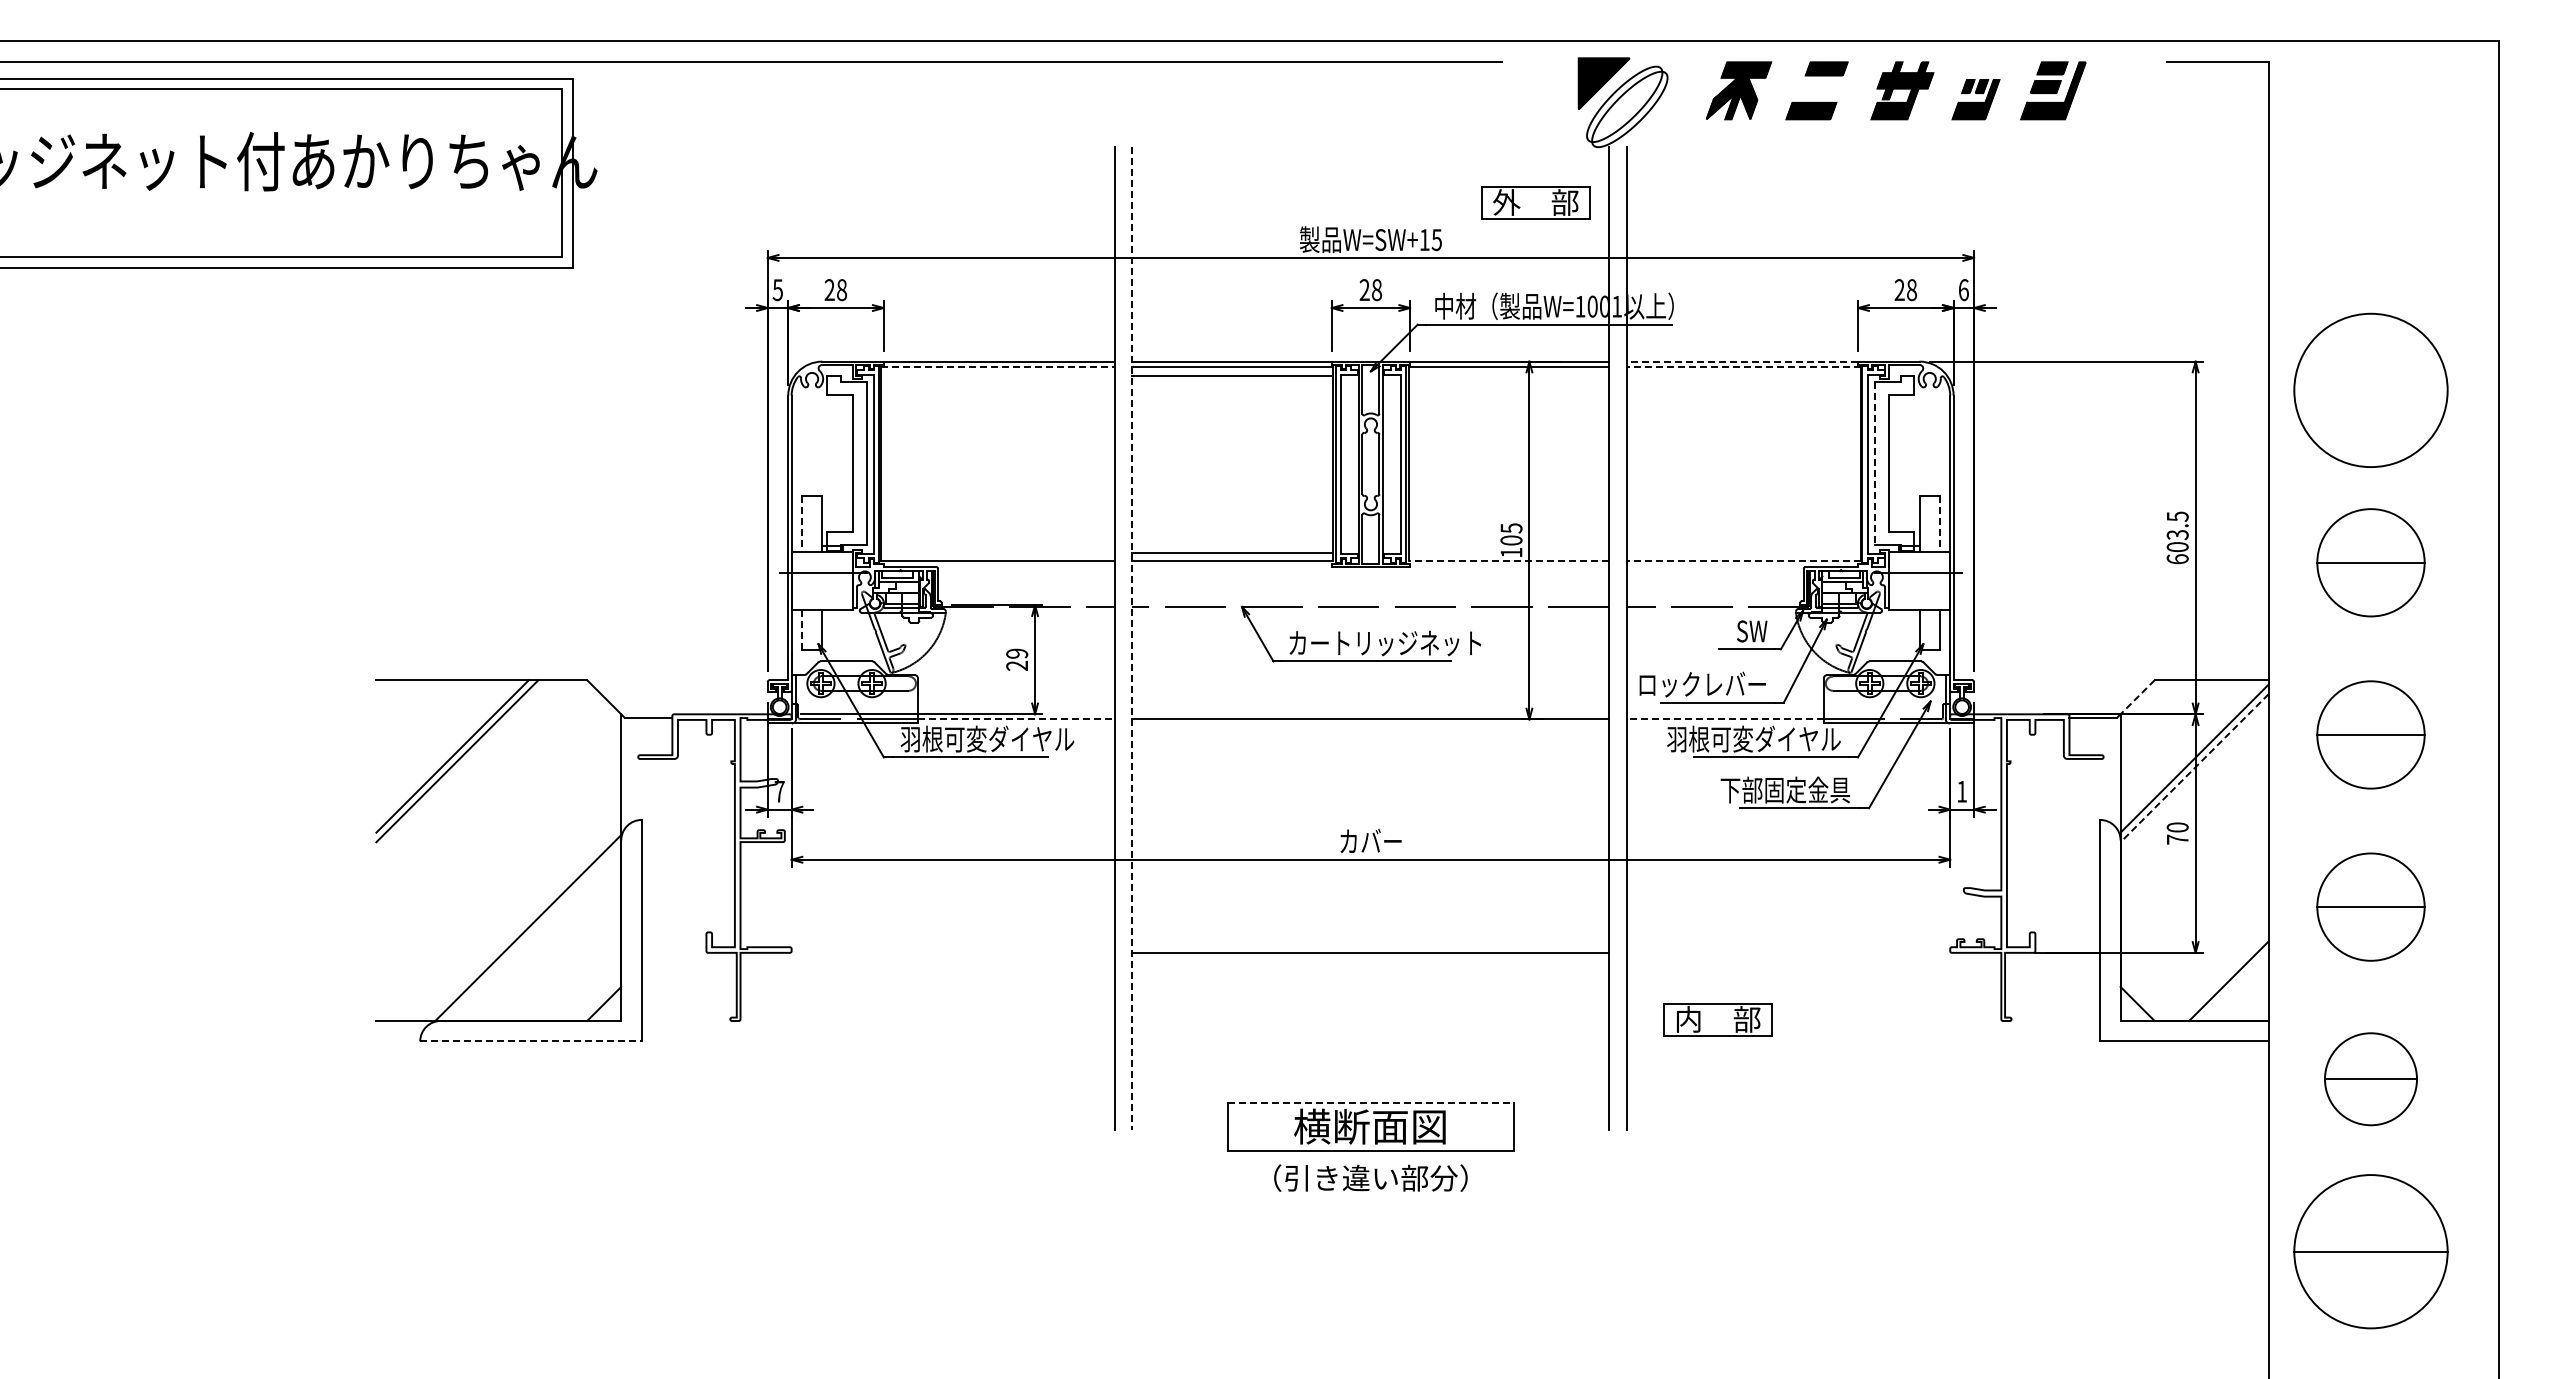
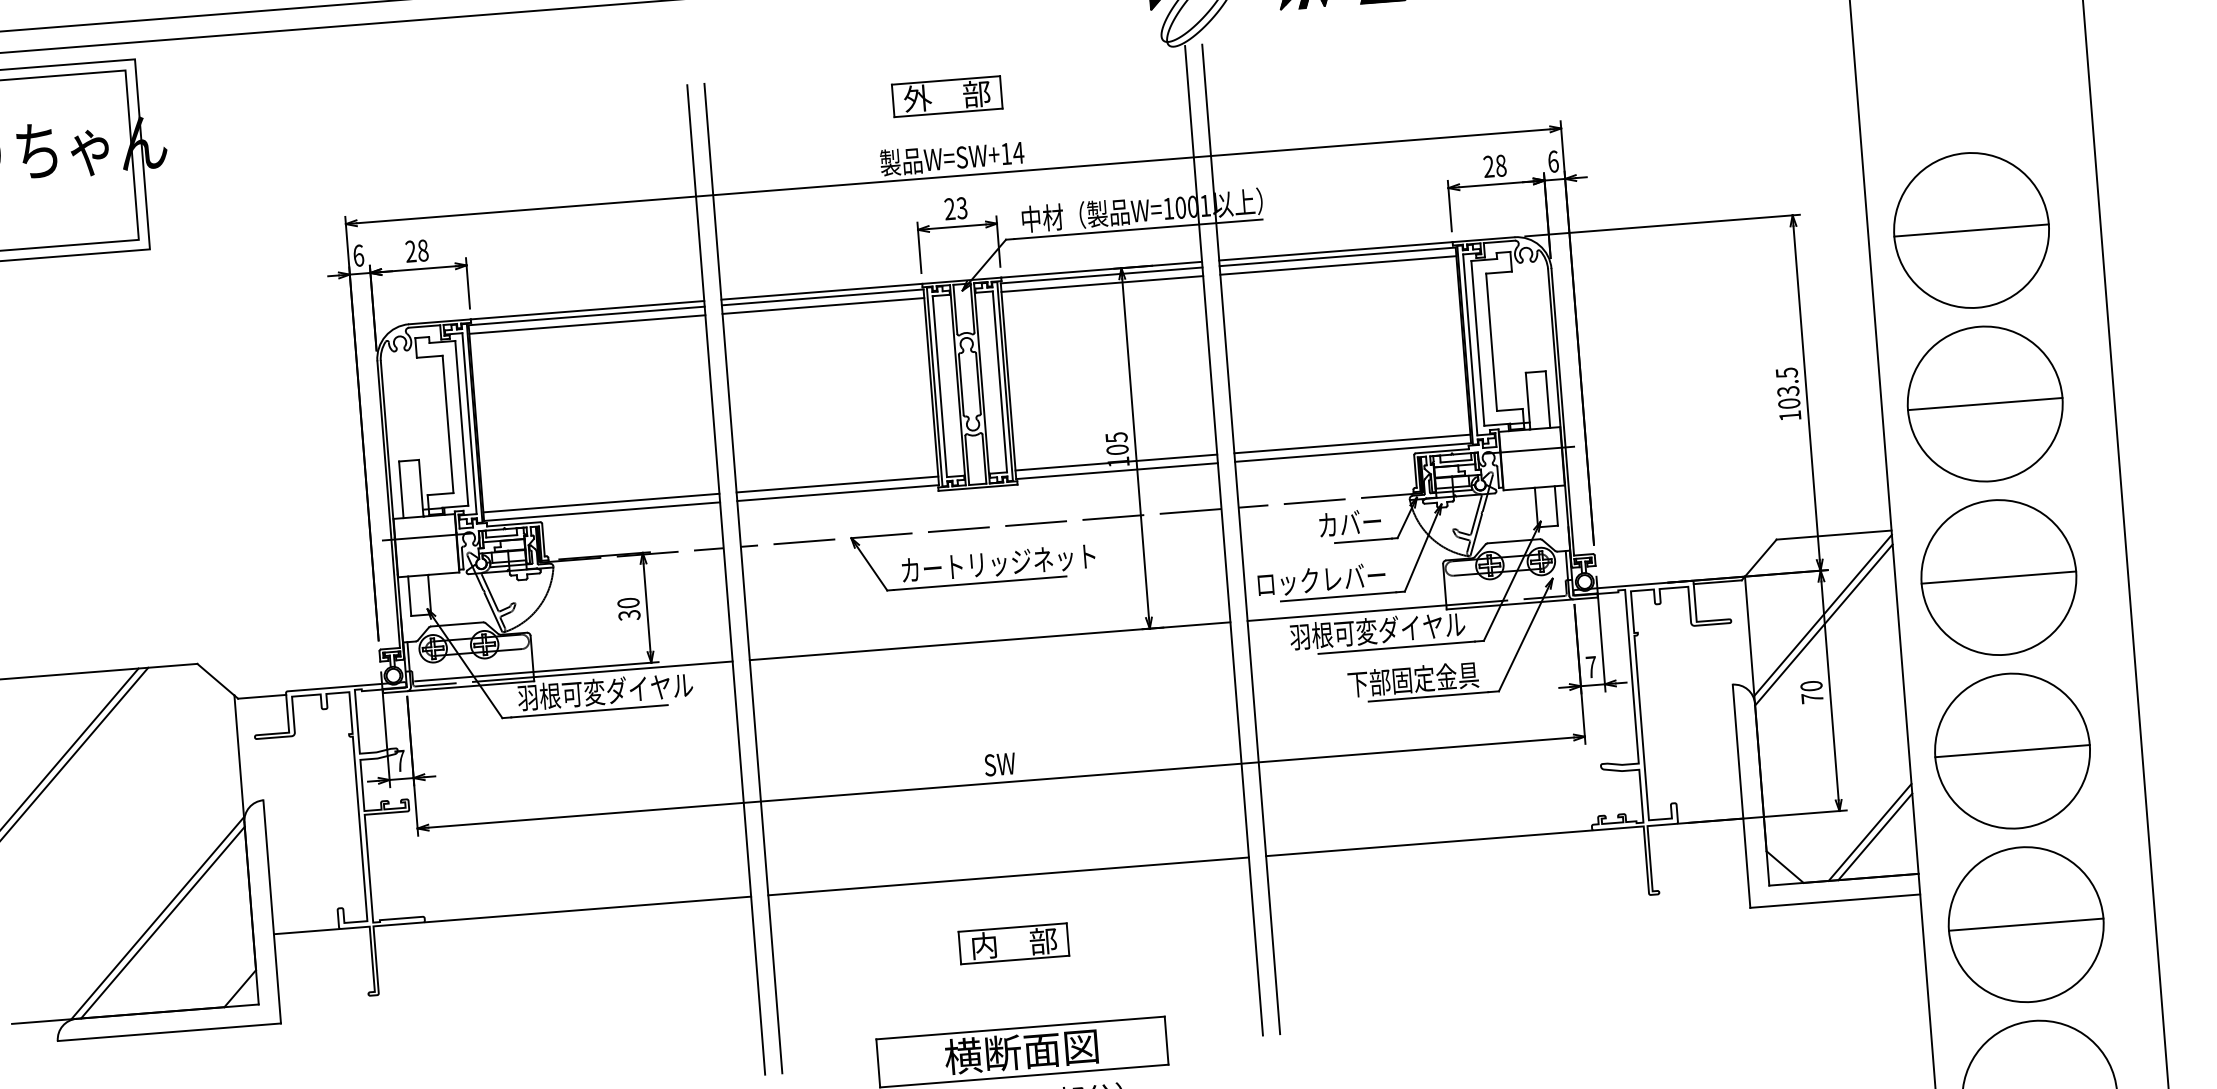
part: (1535, 202) -> (946, 96), moved
text: (1436, 240) -> (1018, 153), W=SW+15 -> W=SW+14
text: (1376, 289) -> (961, 207), 28 -> 23
text: (777, 290) -> (358, 256), 5 -> 6
line: (1742, 361) -> (1336, 251), dashed -> solid
line: (998, 367) -> (587, 316), dashed -> solid
line: (1743, 367) -> (1337, 257), dashed -> solid
line: (998, 375) -> (587, 324), added
line: (1509, 375) -> (1102, 283), added
line: (1743, 375) -> (1338, 265), added
line: (2370, 390) -> (1971, 230), added
line: (1875, 463) -> (1478, 343), dashed -> solid
line: (801, 524) -> (400, 490), dashed -> solid
line: (1939, 524) -> (1547, 399), dashed -> solid
line: (998, 552) -> (601, 502), added
line: (1509, 552) -> (1116, 462), added
line: (1743, 552) -> (1352, 443), added
text: (2177, 559) -> (1790, 416), 603.5 -> 103.5
line: (1508, 561) -> (1116, 471), dashed -> solid
line: (1743, 561) -> (1352, 452), dashed -> solid
part: (2370, 562) -> (1984, 403), size x1.43
line: (801, 629) -> (409, 595), dashed -> solid
text: (1735, 630) -> (1350, 522), SW -> カバー
line: (1132, 638) -> (743, 578), dashed -> solid
text: (1017, 659) -> (629, 608), 29 -> 30
line: (2137, 697) -> (1760, 558), dashed -> solid
line: (1016, 719) -> (633, 669), dashed -> solid
line: (1725, 719) -> (1347, 613), dashed -> solid
part: (2370, 734) -> (1998, 577), size x1.43
line: (2194, 768) -> (1823, 625), dashed -> solid
text: (1962, 791) -> (1591, 666), 1 -> 7
text: (1370, 840) -> (999, 763), カバー -> SW
part: (2370, 906) -> (2012, 750), size x1.43
line: (532, 932) -> (162, 922), added
line: (673, 952) -> (305, 931), added
line: (953, 952) -> (588, 909), added
line: (1788, 952) -> (1429, 842), added
line: (2223, 976) -> (1869, 832), added
part: (1717, 1019) -> (1013, 943), moved
line: (530, 1041) -> (168, 1032), dashed -> solid
part: (2370, 1078) -> (2025, 923), size x1.67
line: (1371, 1103) -> (1021, 1028), dashed -> solid

